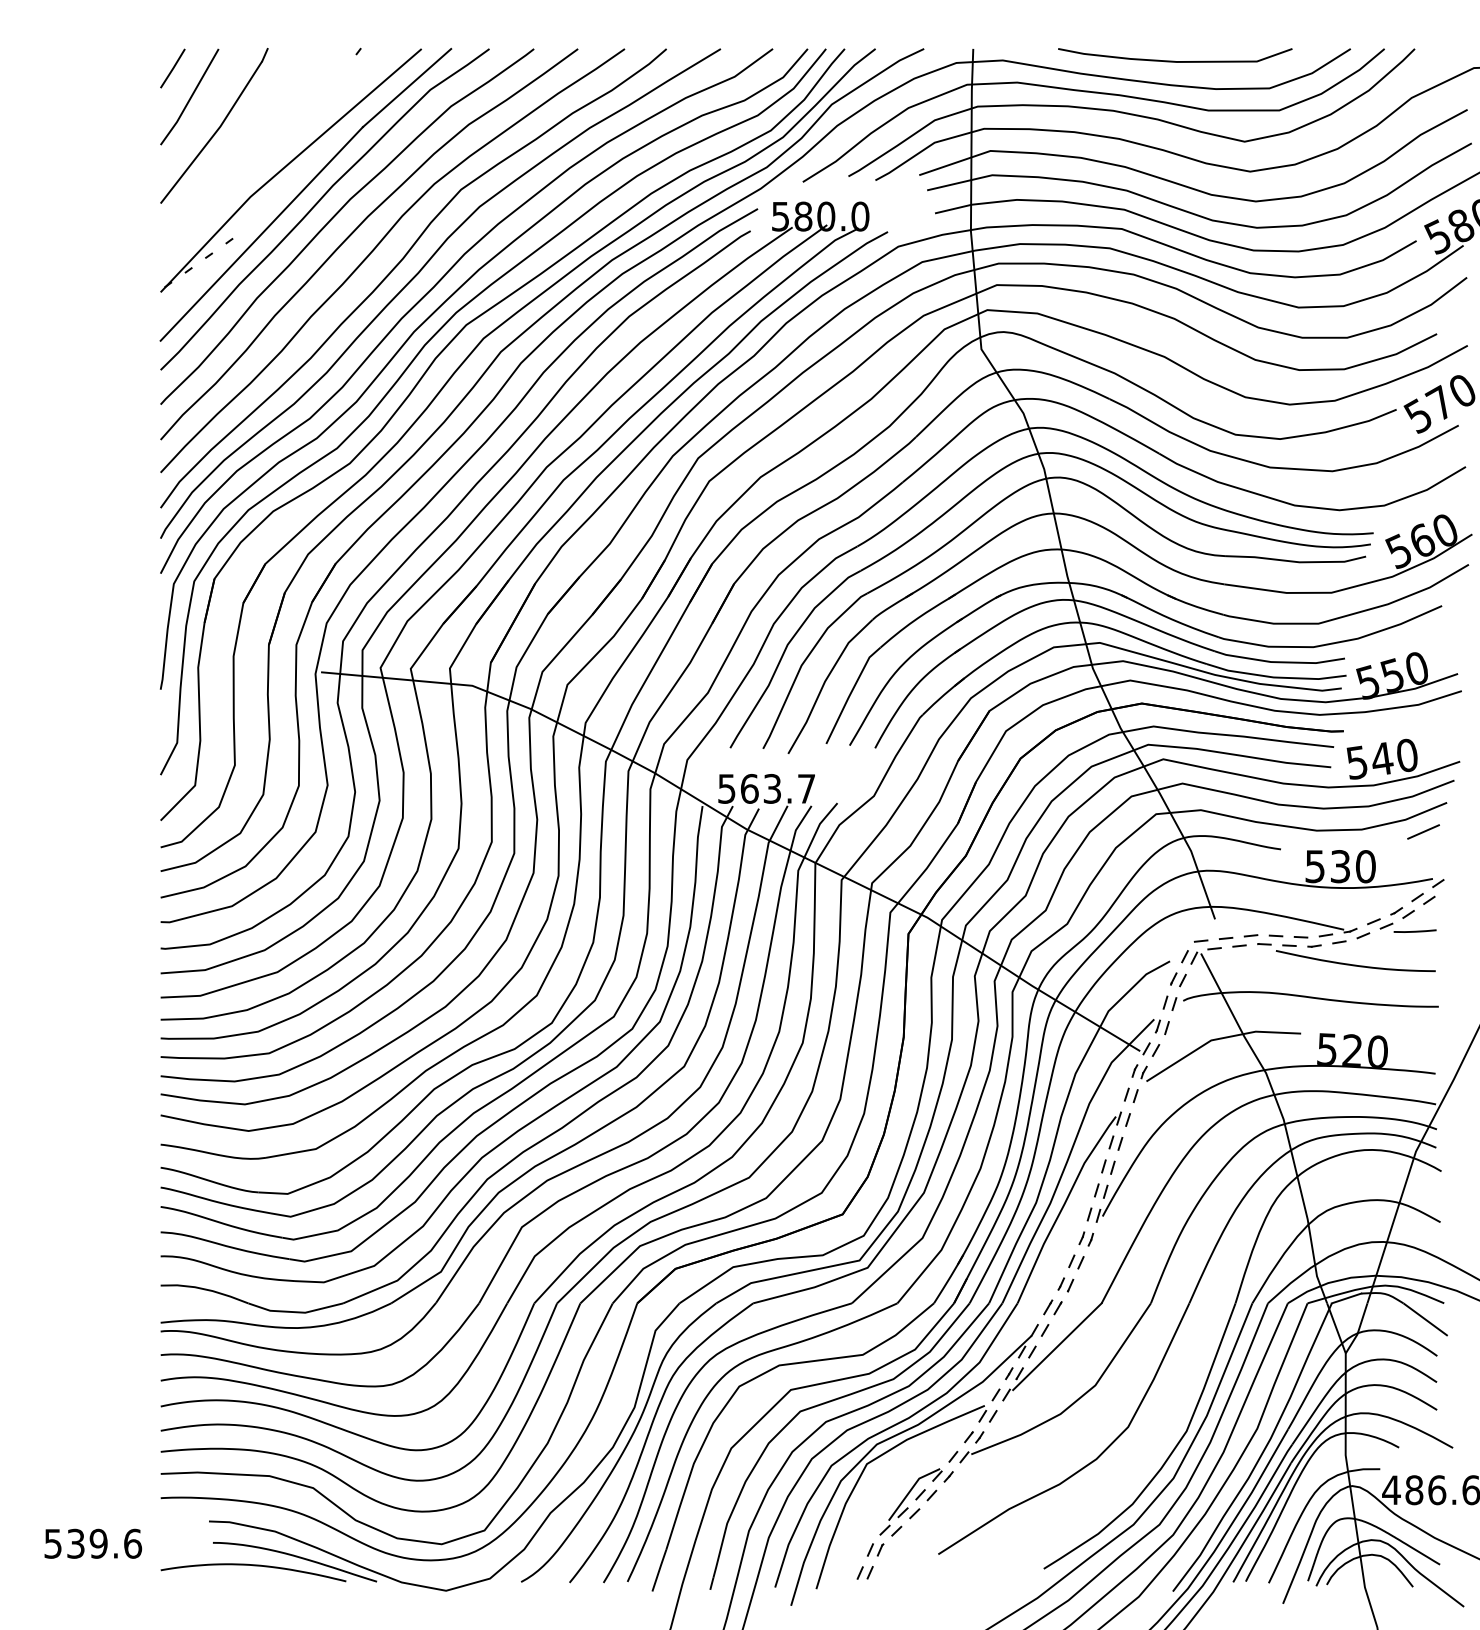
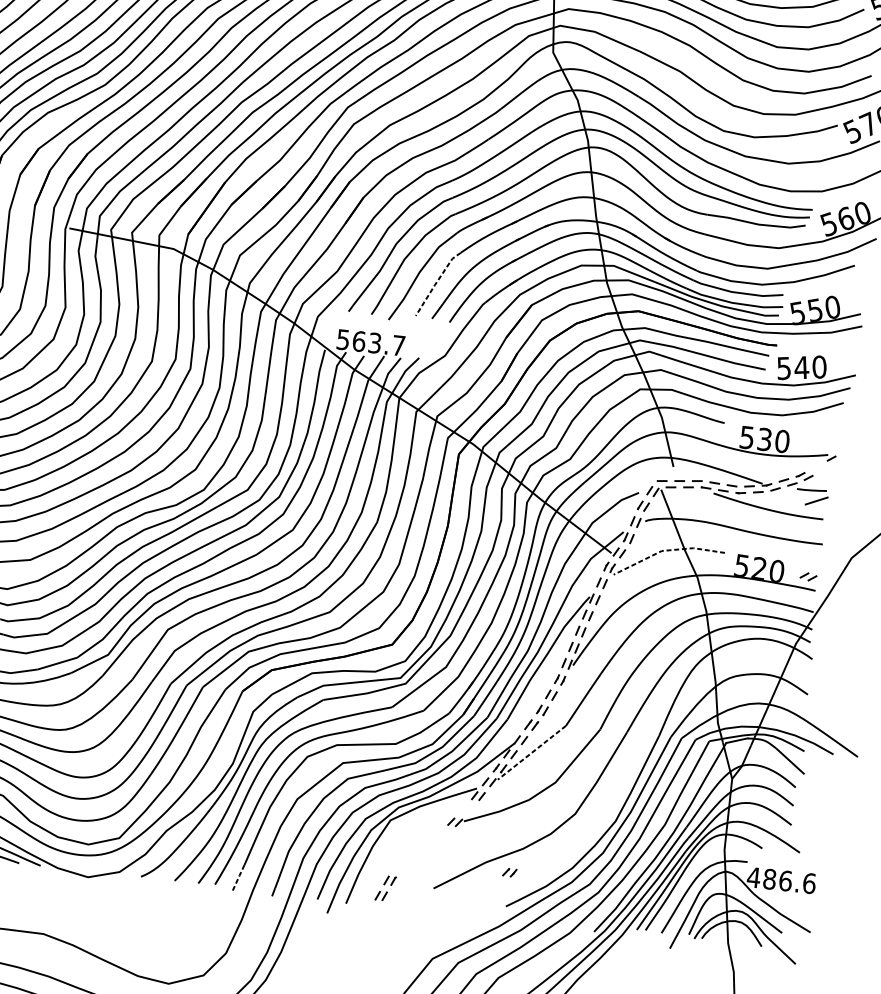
line: (850, 694) -> (436, 283), solid -> dashed
line: (1423, 831) -> (816, 500), moved
part: (1423, 898) -> (808, 576), moved
line: (1218, 1039) -> (666, 550), solid -> dashed
line: (1057, 1346) -> (531, 752), solid -> dashed
part: (974, 1437) -> (509, 872), moved
part: (916, 1502) -> (422, 850), removed
line: (659, 1570) -> (238, 879), solid -> dashed

